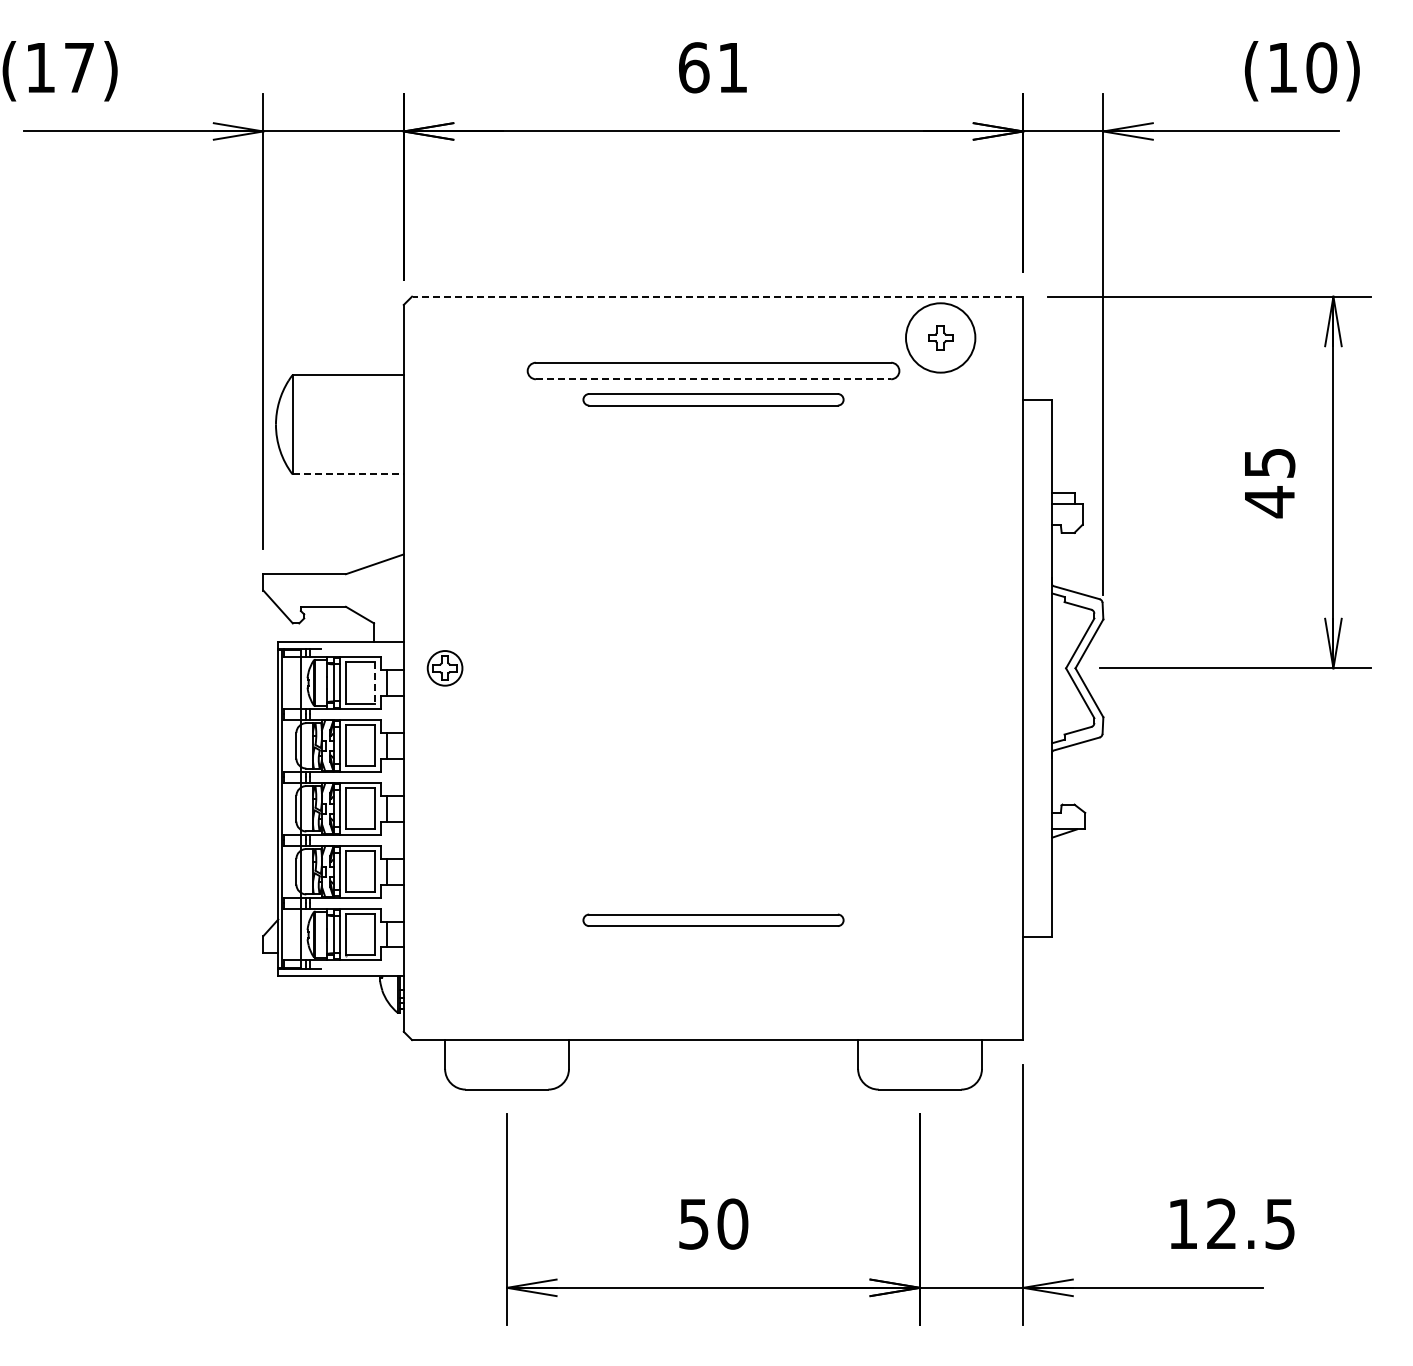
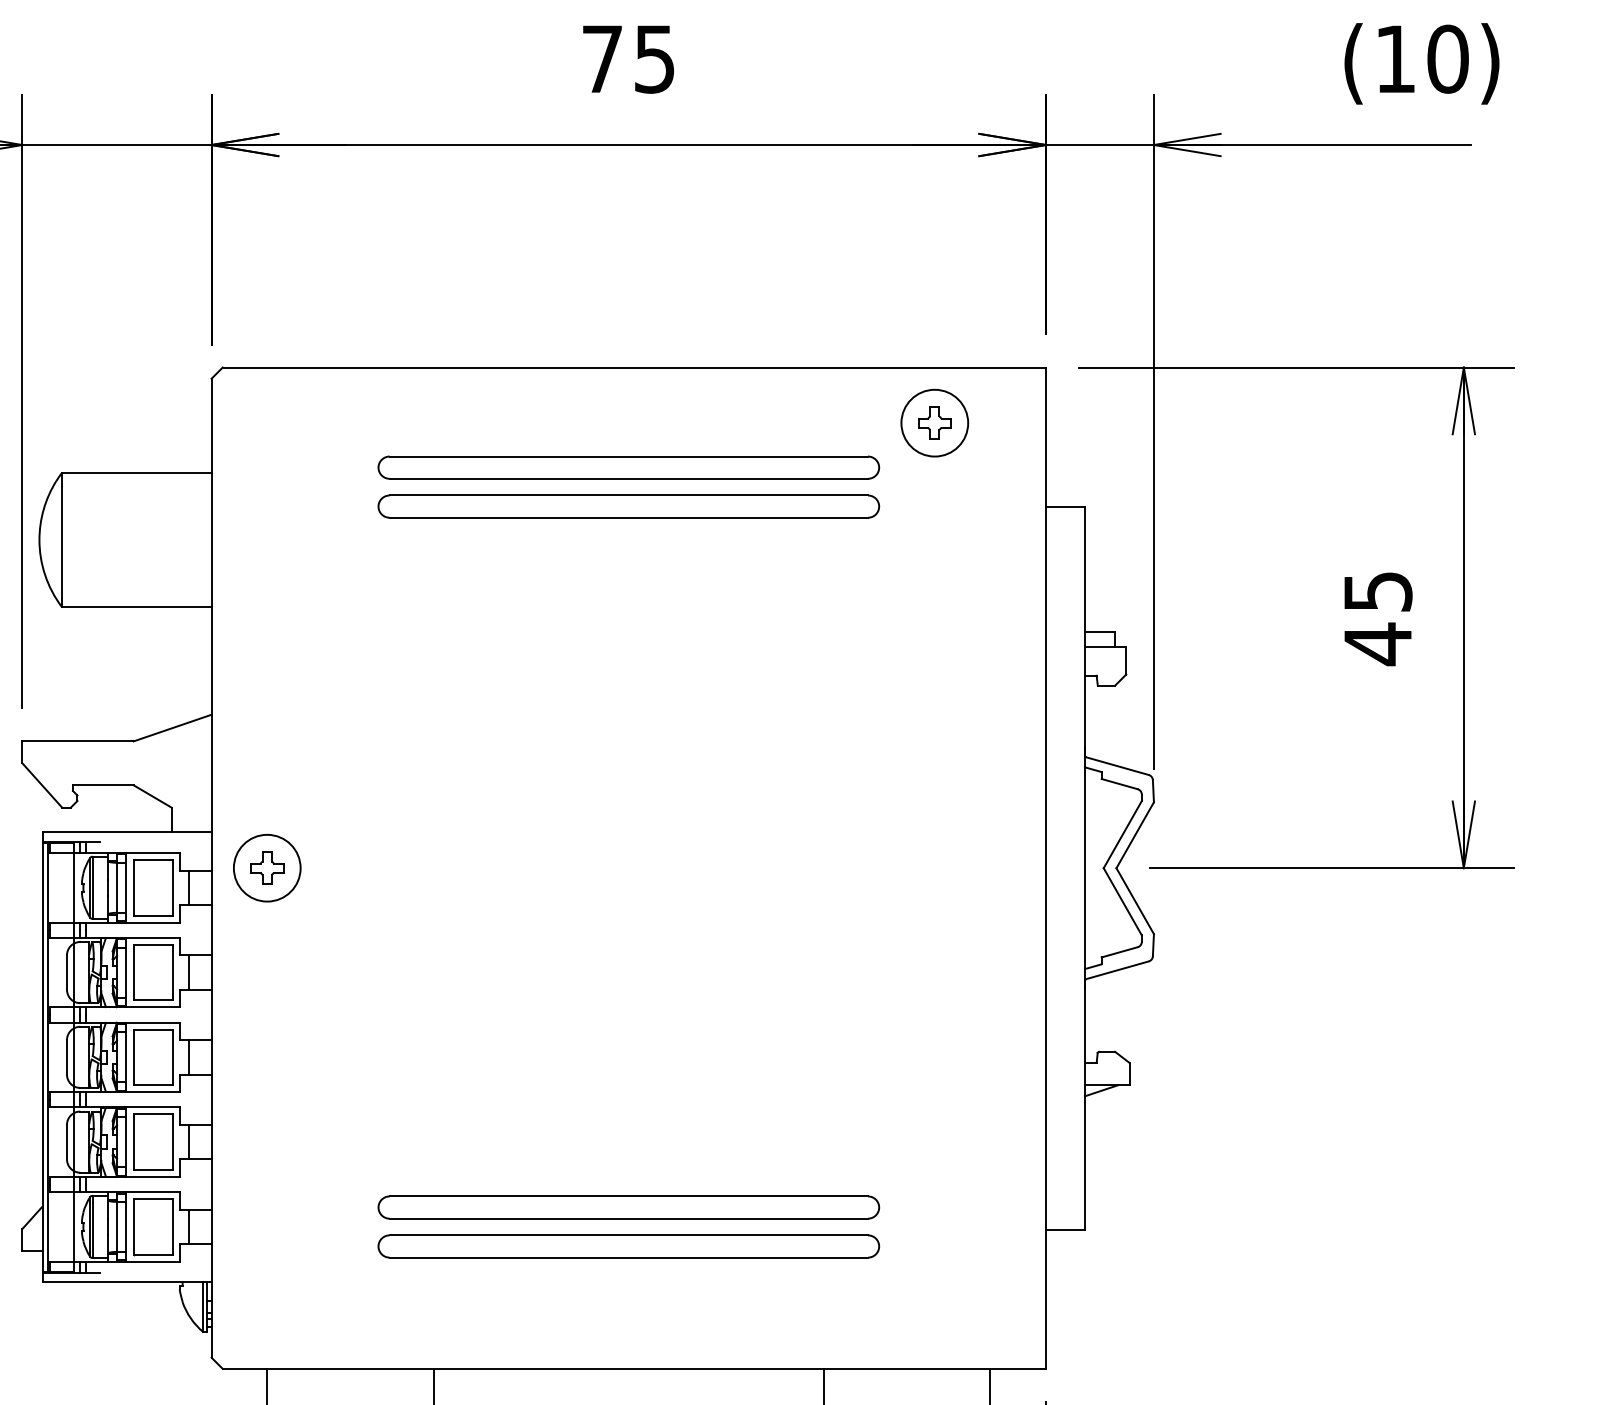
text: (713, 67) -> (628, 58), 61 -> 75
line: (717, 296) -> (634, 367), dashed -> solid
circle: (940, 337) -> (934, 422), size x0.71
line: (713, 379) -> (628, 479), dashed -> solid
part: (713, 399) -> (628, 506), size x1.43
line: (348, 474) -> (137, 607), dashed -> solid
circle: (444, 668) -> (266, 868), size x1.43
line: (374, 682) -> (172, 887), dashed -> solid
part: (713, 920) -> (628, 1207), size x1.43
part: (713, 949) -> (628, 1246), added

